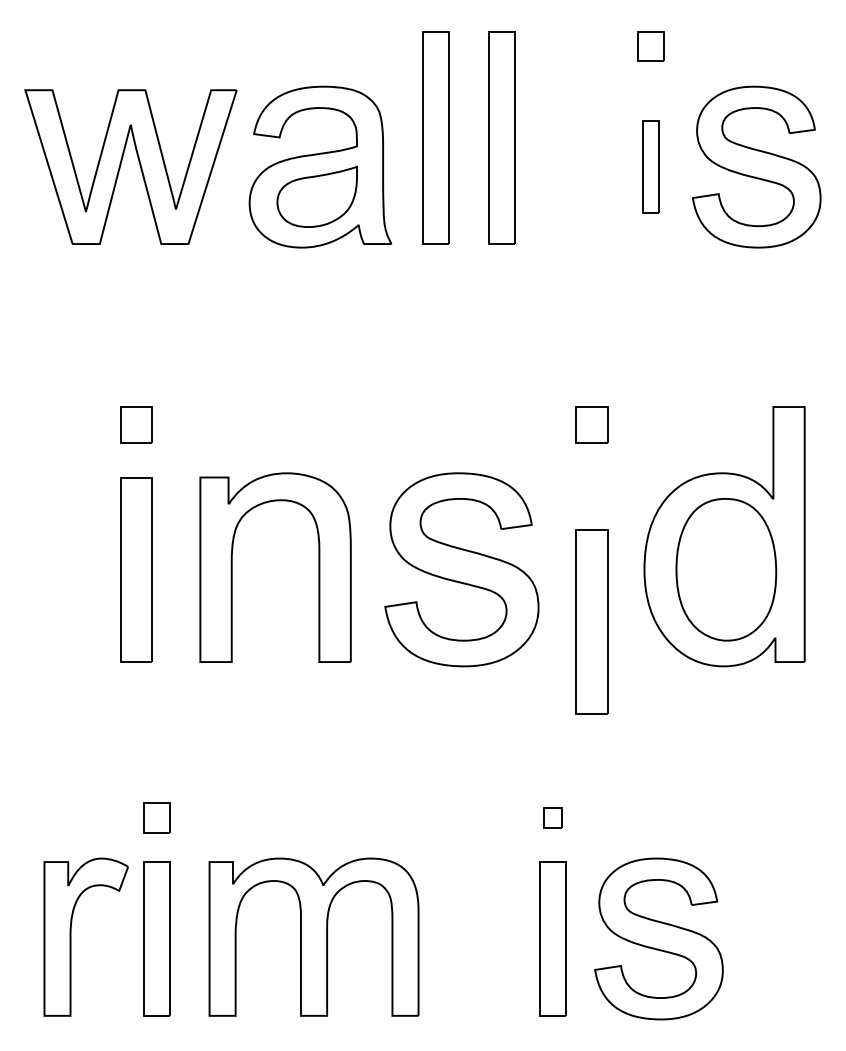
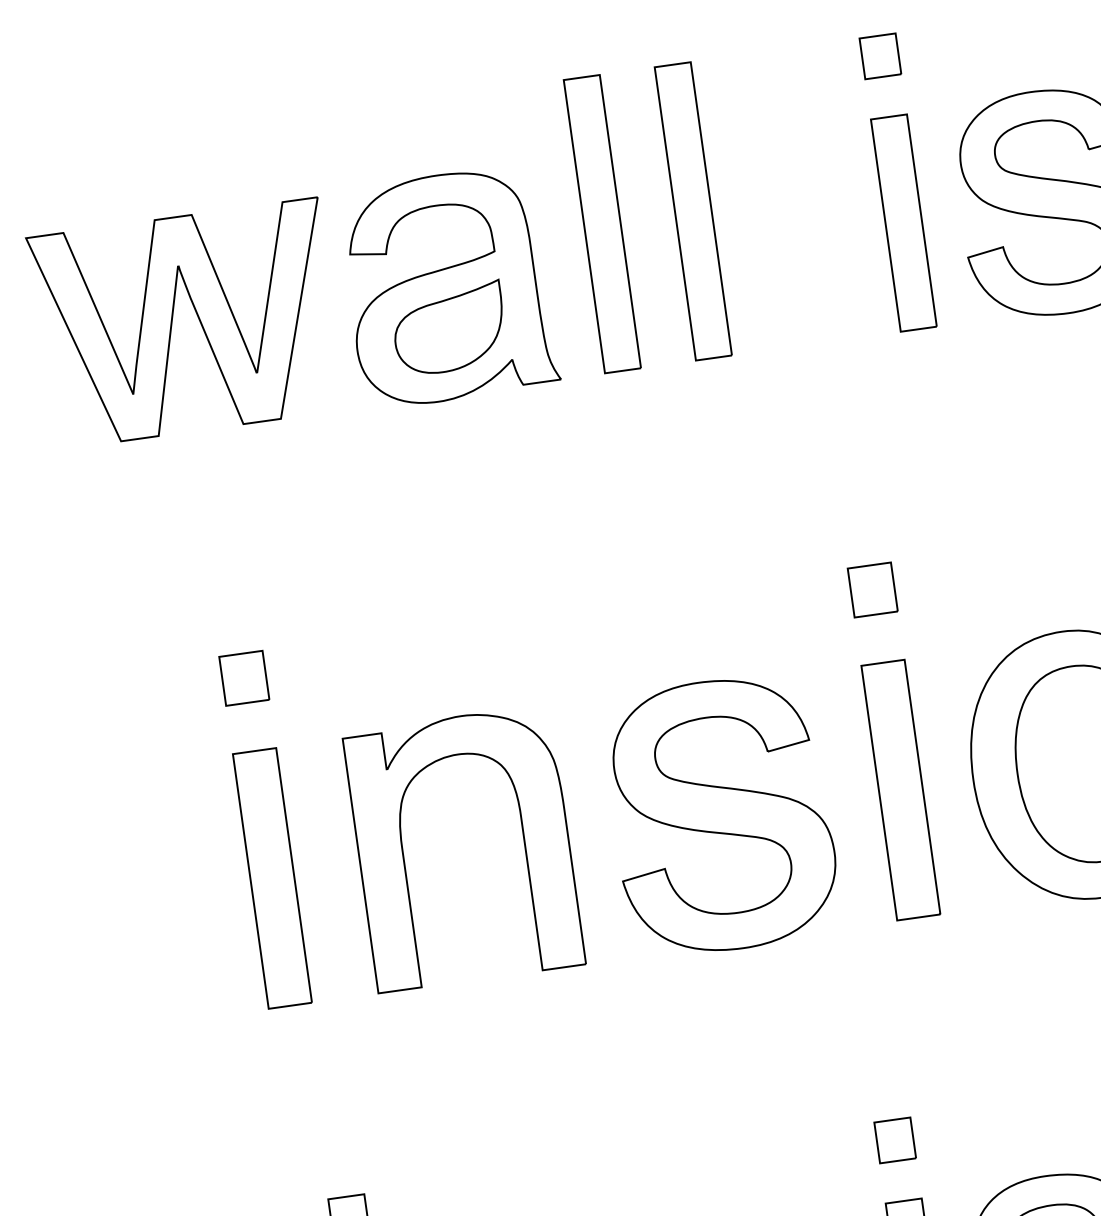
part: (650, 166) -> (903, 222), size x1.67
part: (591, 621) -> (900, 789), moved
part: (552, 817) -> (894, 1139), size x1.43

